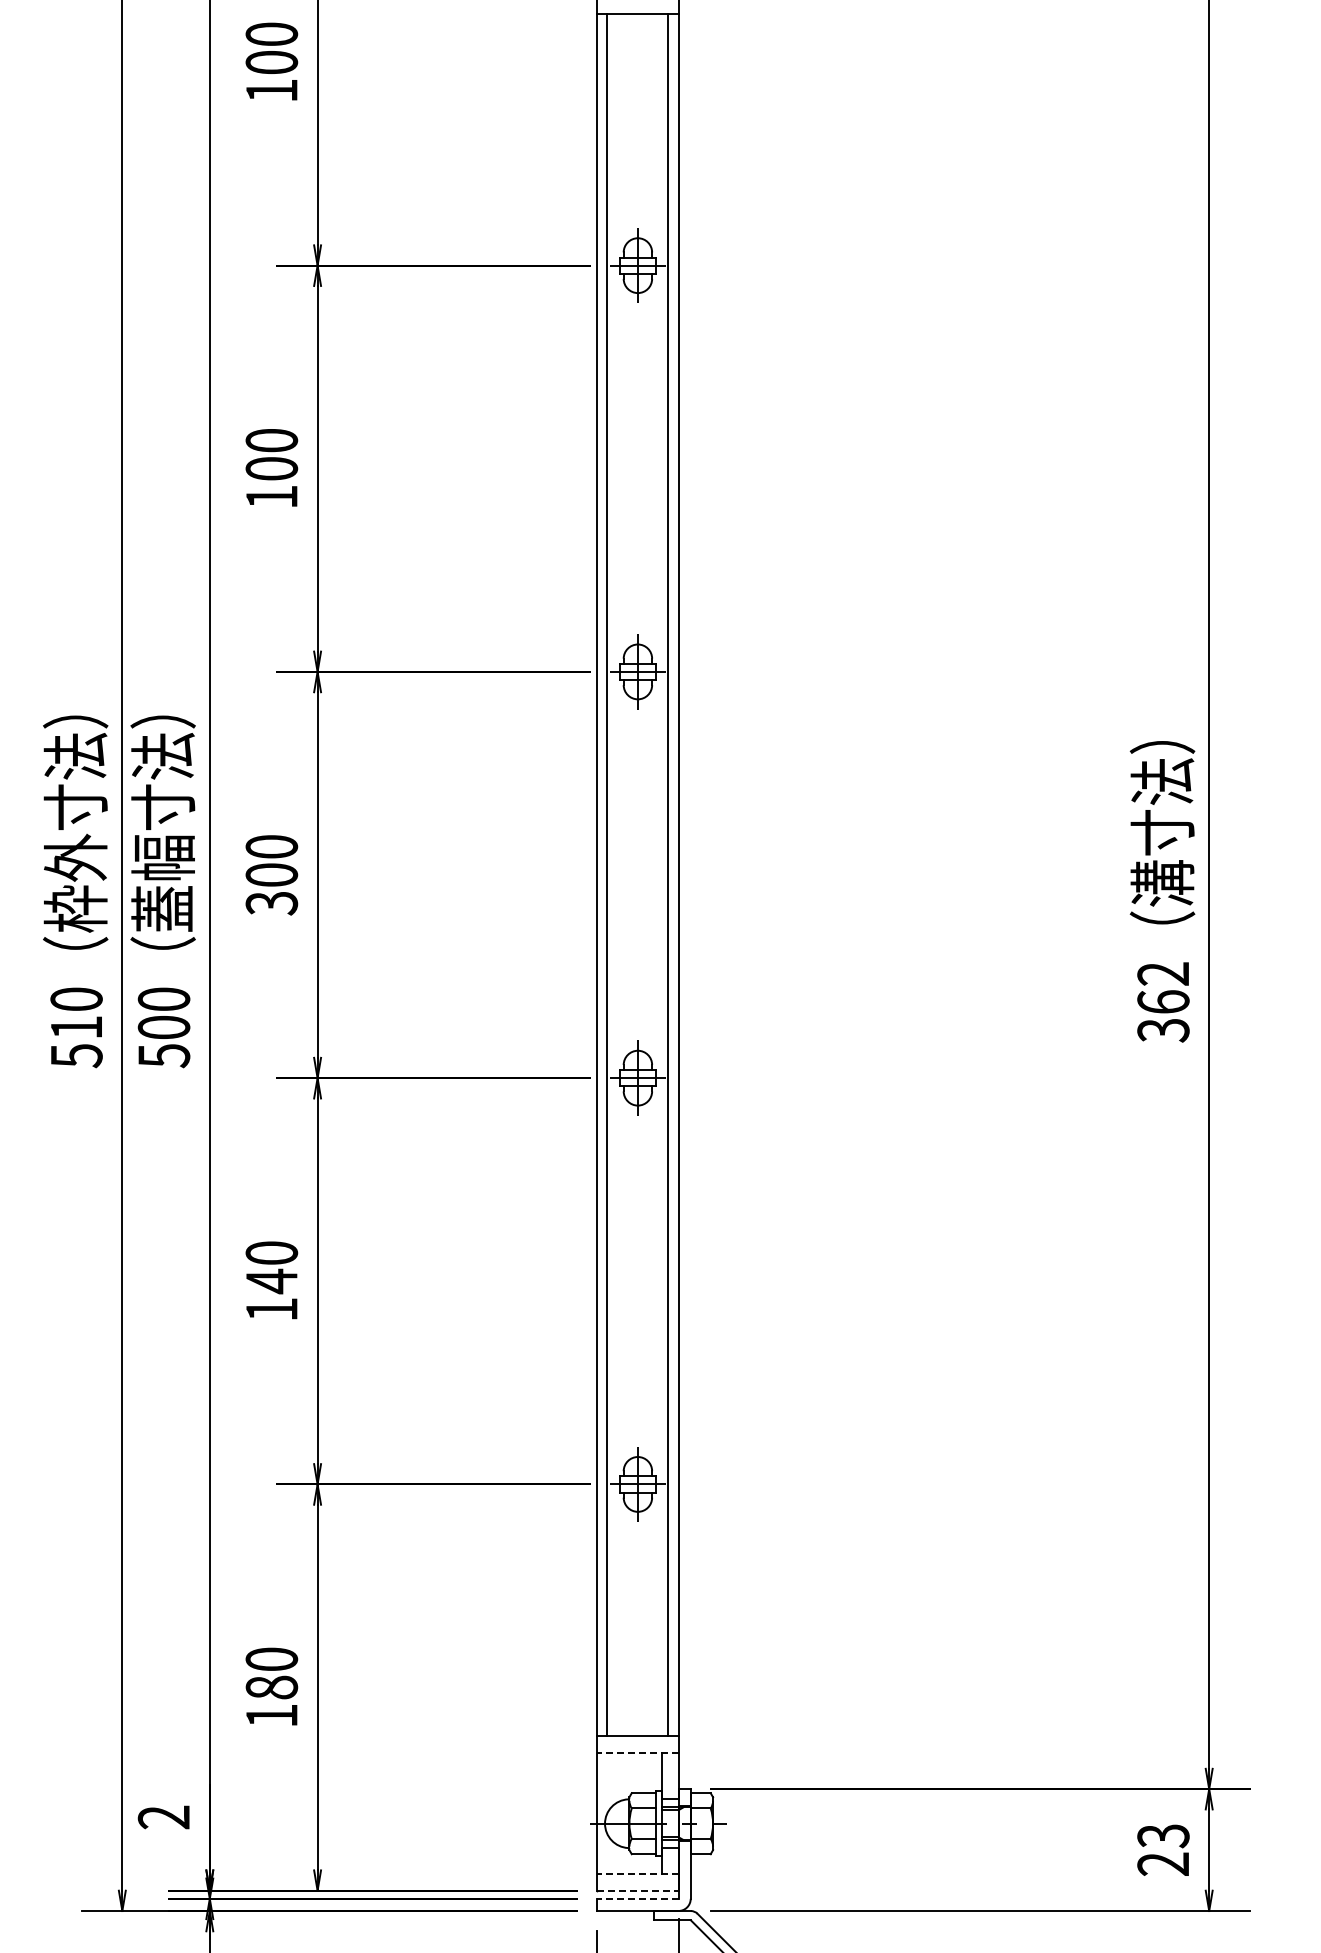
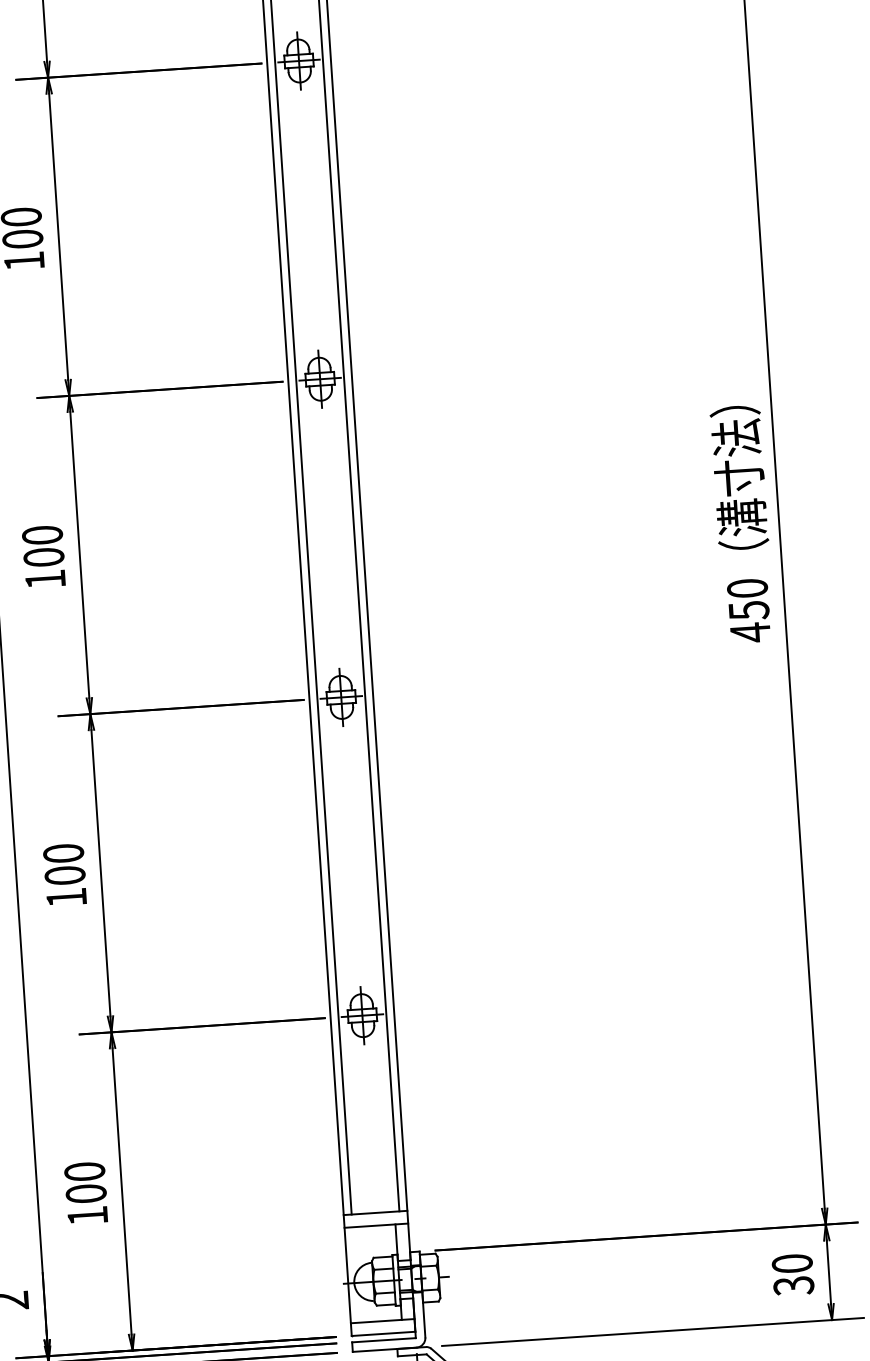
text: (271, 903) -> (45, 579), 300 -> 100
text: (1163, 1002) -> (749, 610), 362 -> 450
text: (271, 1281) -> (64, 875), 140 -> 100
text: (271, 1687) -> (85, 1193), 180 -> 100
line: (637, 1752) -> (376, 1225), dashed -> solid
text: (1163, 1850) -> (793, 1275), 23 -> 30
line: (637, 1874) -> (382, 1321), dashed -> solid
line: (637, 1890) -> (383, 1333), dashed -> solid
line: (637, 1898) -> (383, 1340), dashed -> solid

